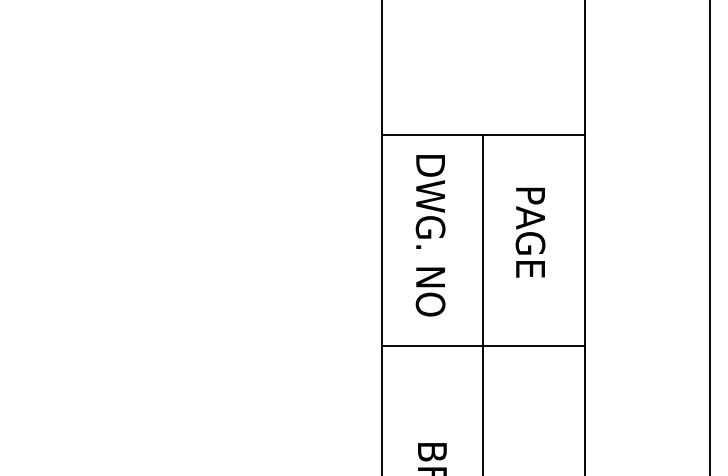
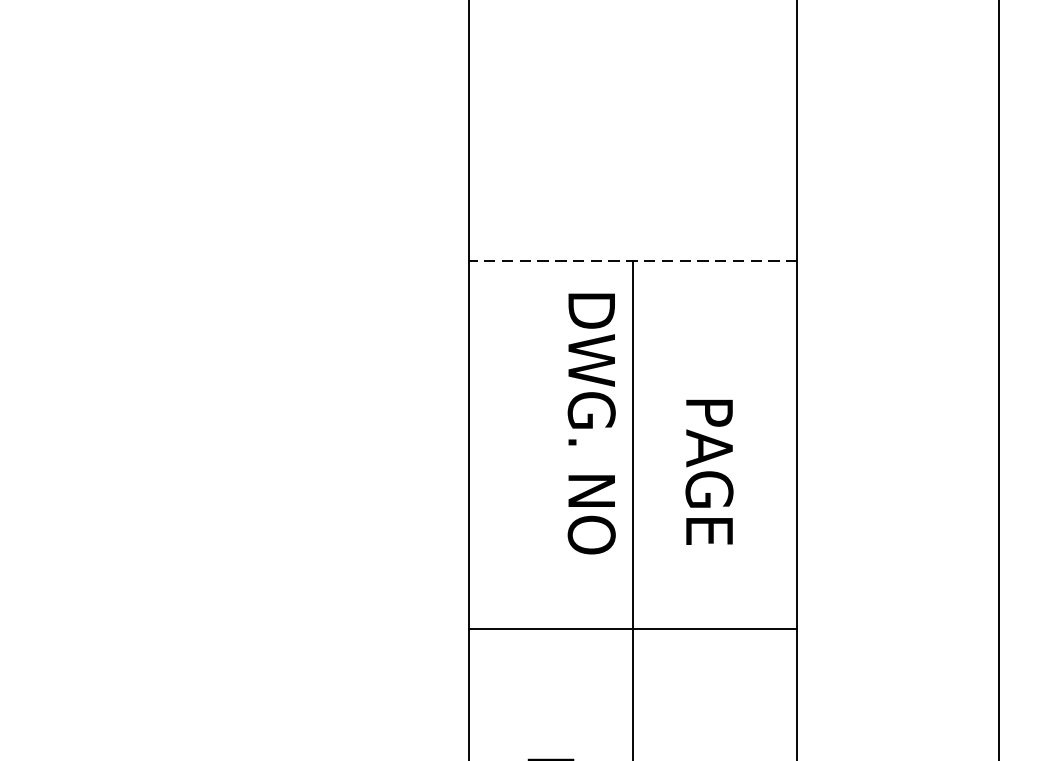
line: (483, 134) -> (633, 260), solid -> dashed
text: (530, 232) -> (709, 471), moved
text: (430, 235) -> (591, 423), moved
line: (482, 345) -> (631, 628), moved

